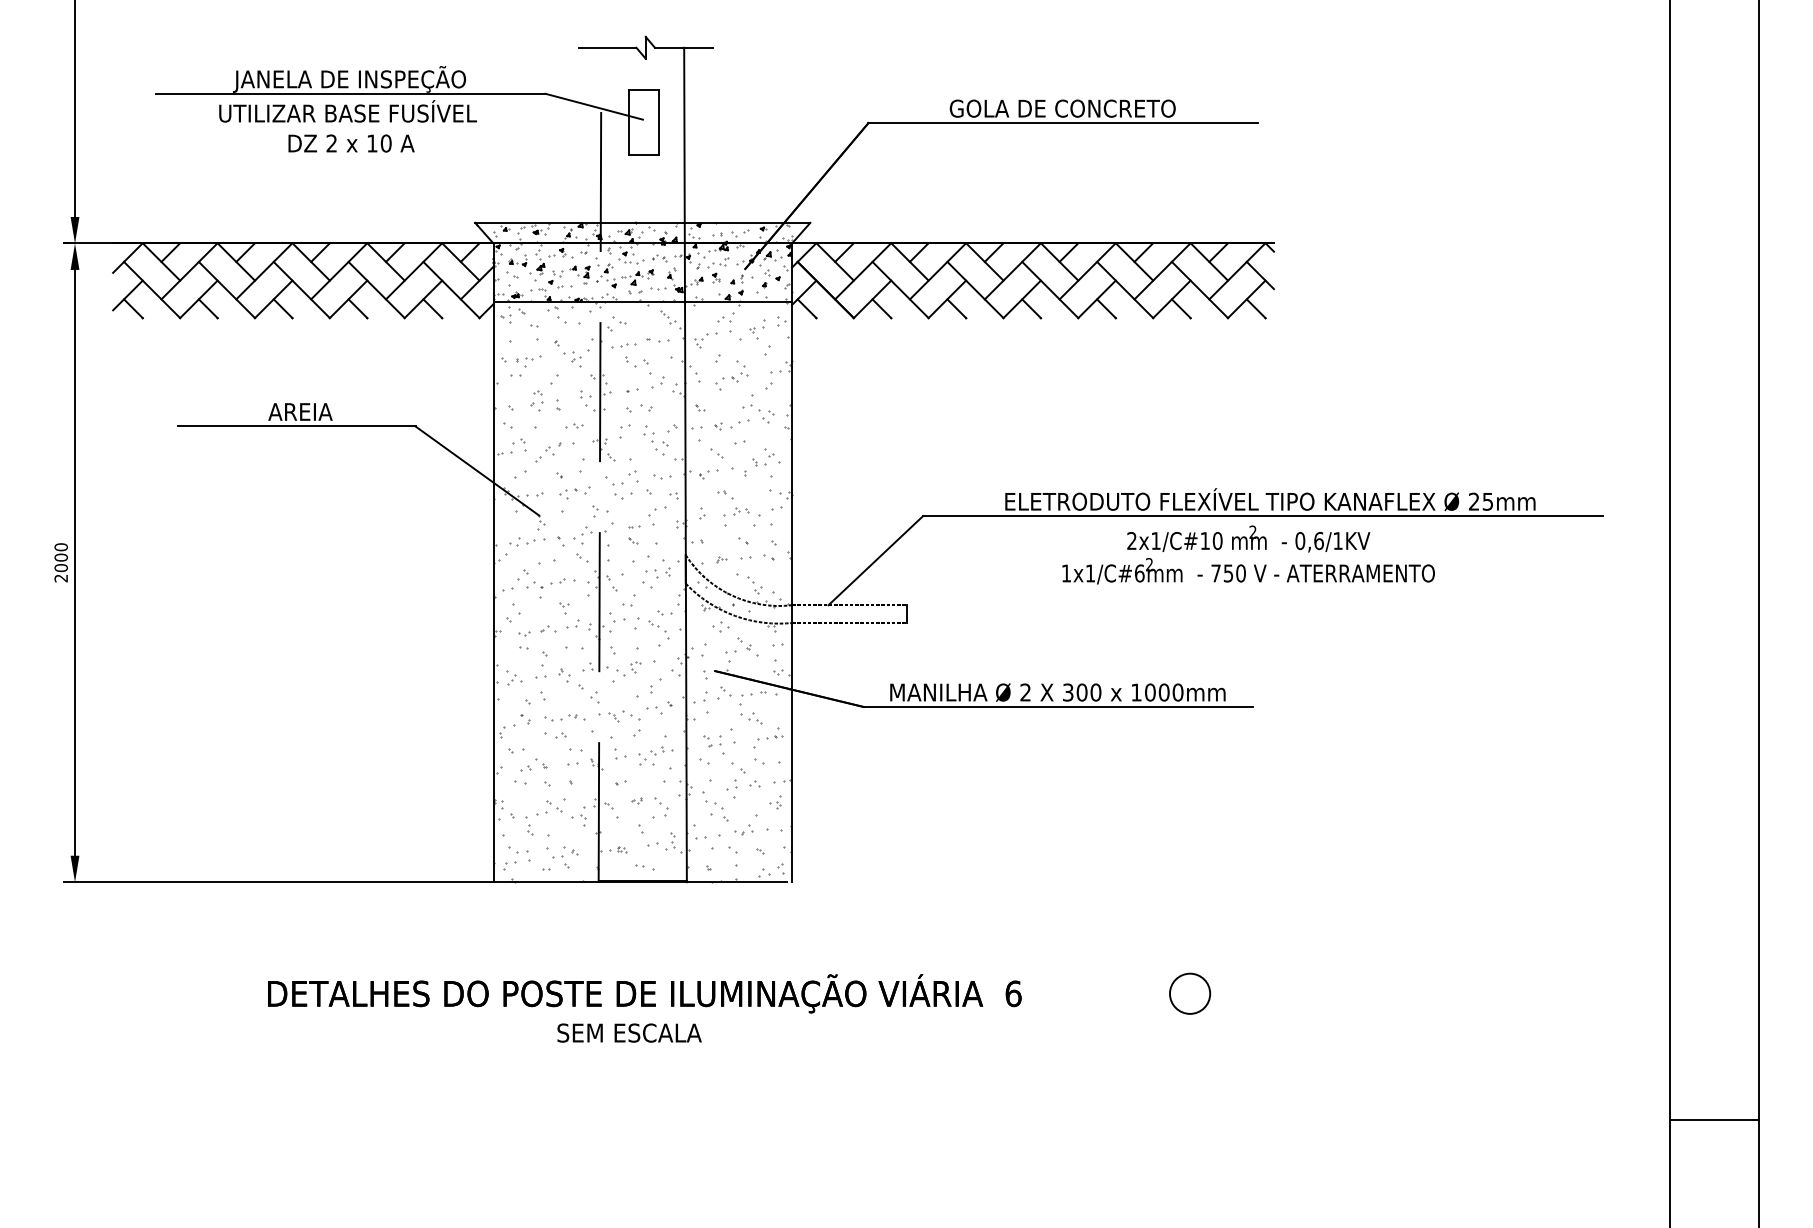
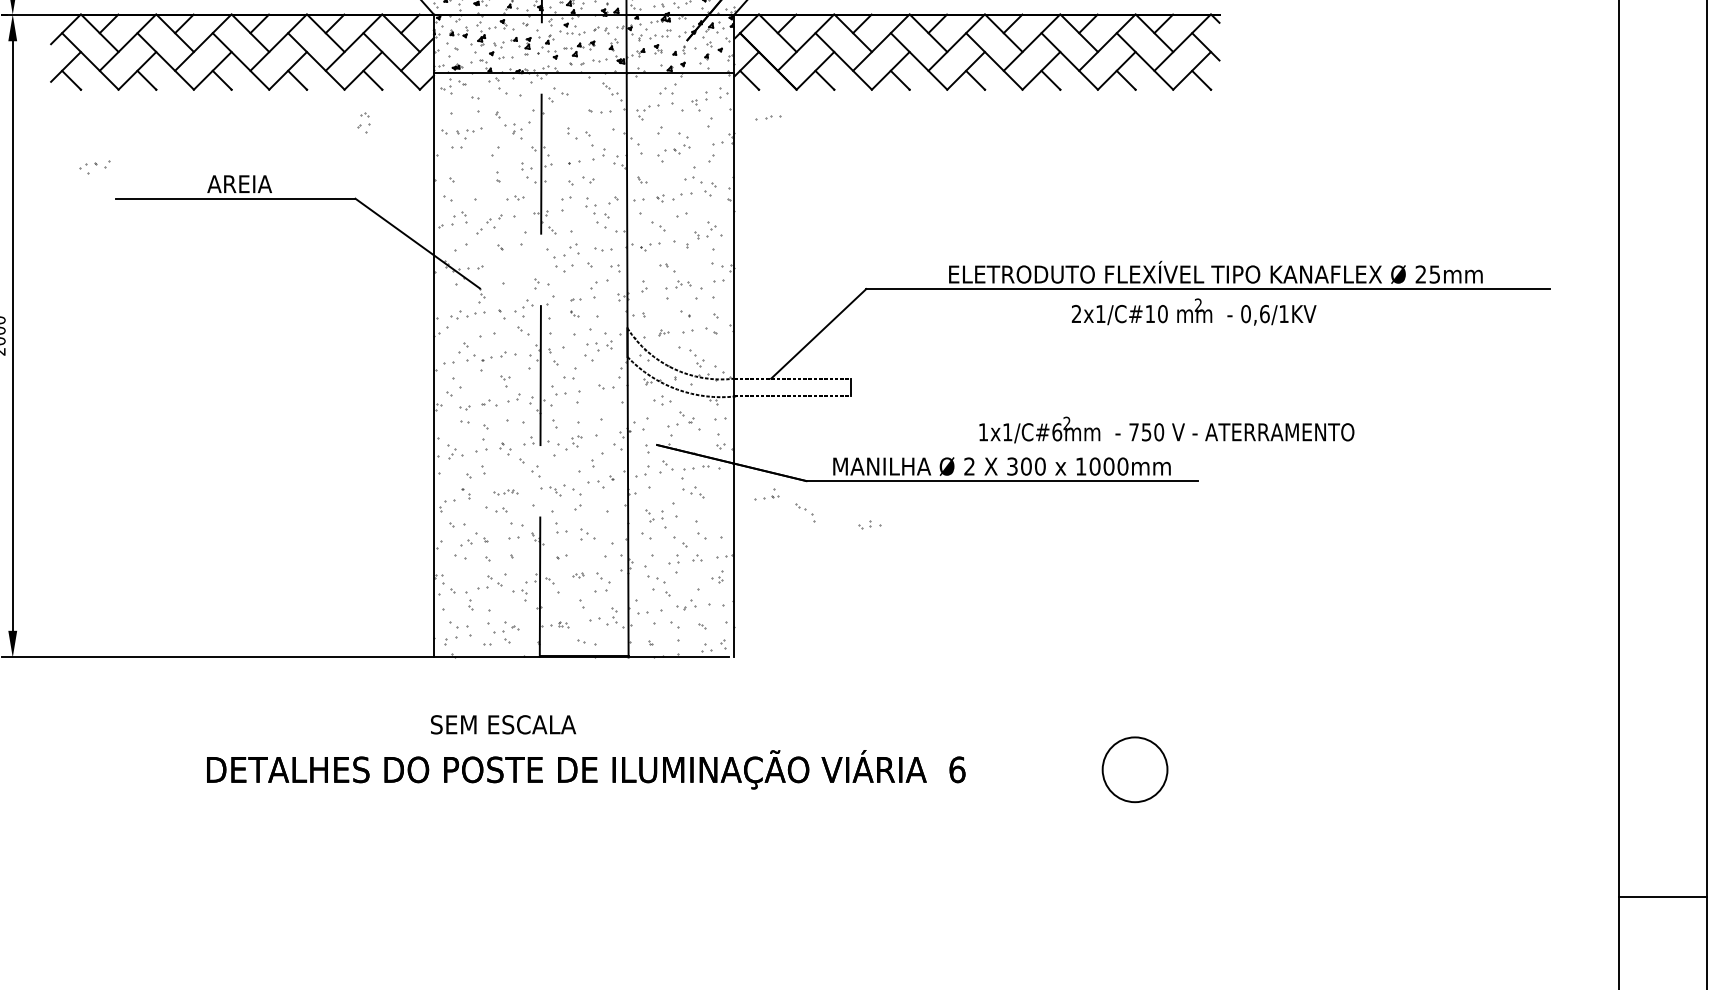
part: (623, 345) -> (768, 117), moved
part: (536, 400) -> (363, 122), moved
part: (574, 492) -> (94, 166), moved
text: (1248, 571) -> (1166, 430), moved
part: (658, 629) -> (805, 512), moved
part: (564, 717) -> (505, 491), size x0.6
part: (770, 733) -> (767, 493), moved
part: (661, 750) -> (868, 524), moved
circle: (1189, 993) -> (1134, 769), size x1.6
text: (629, 1032) -> (503, 724), moved

